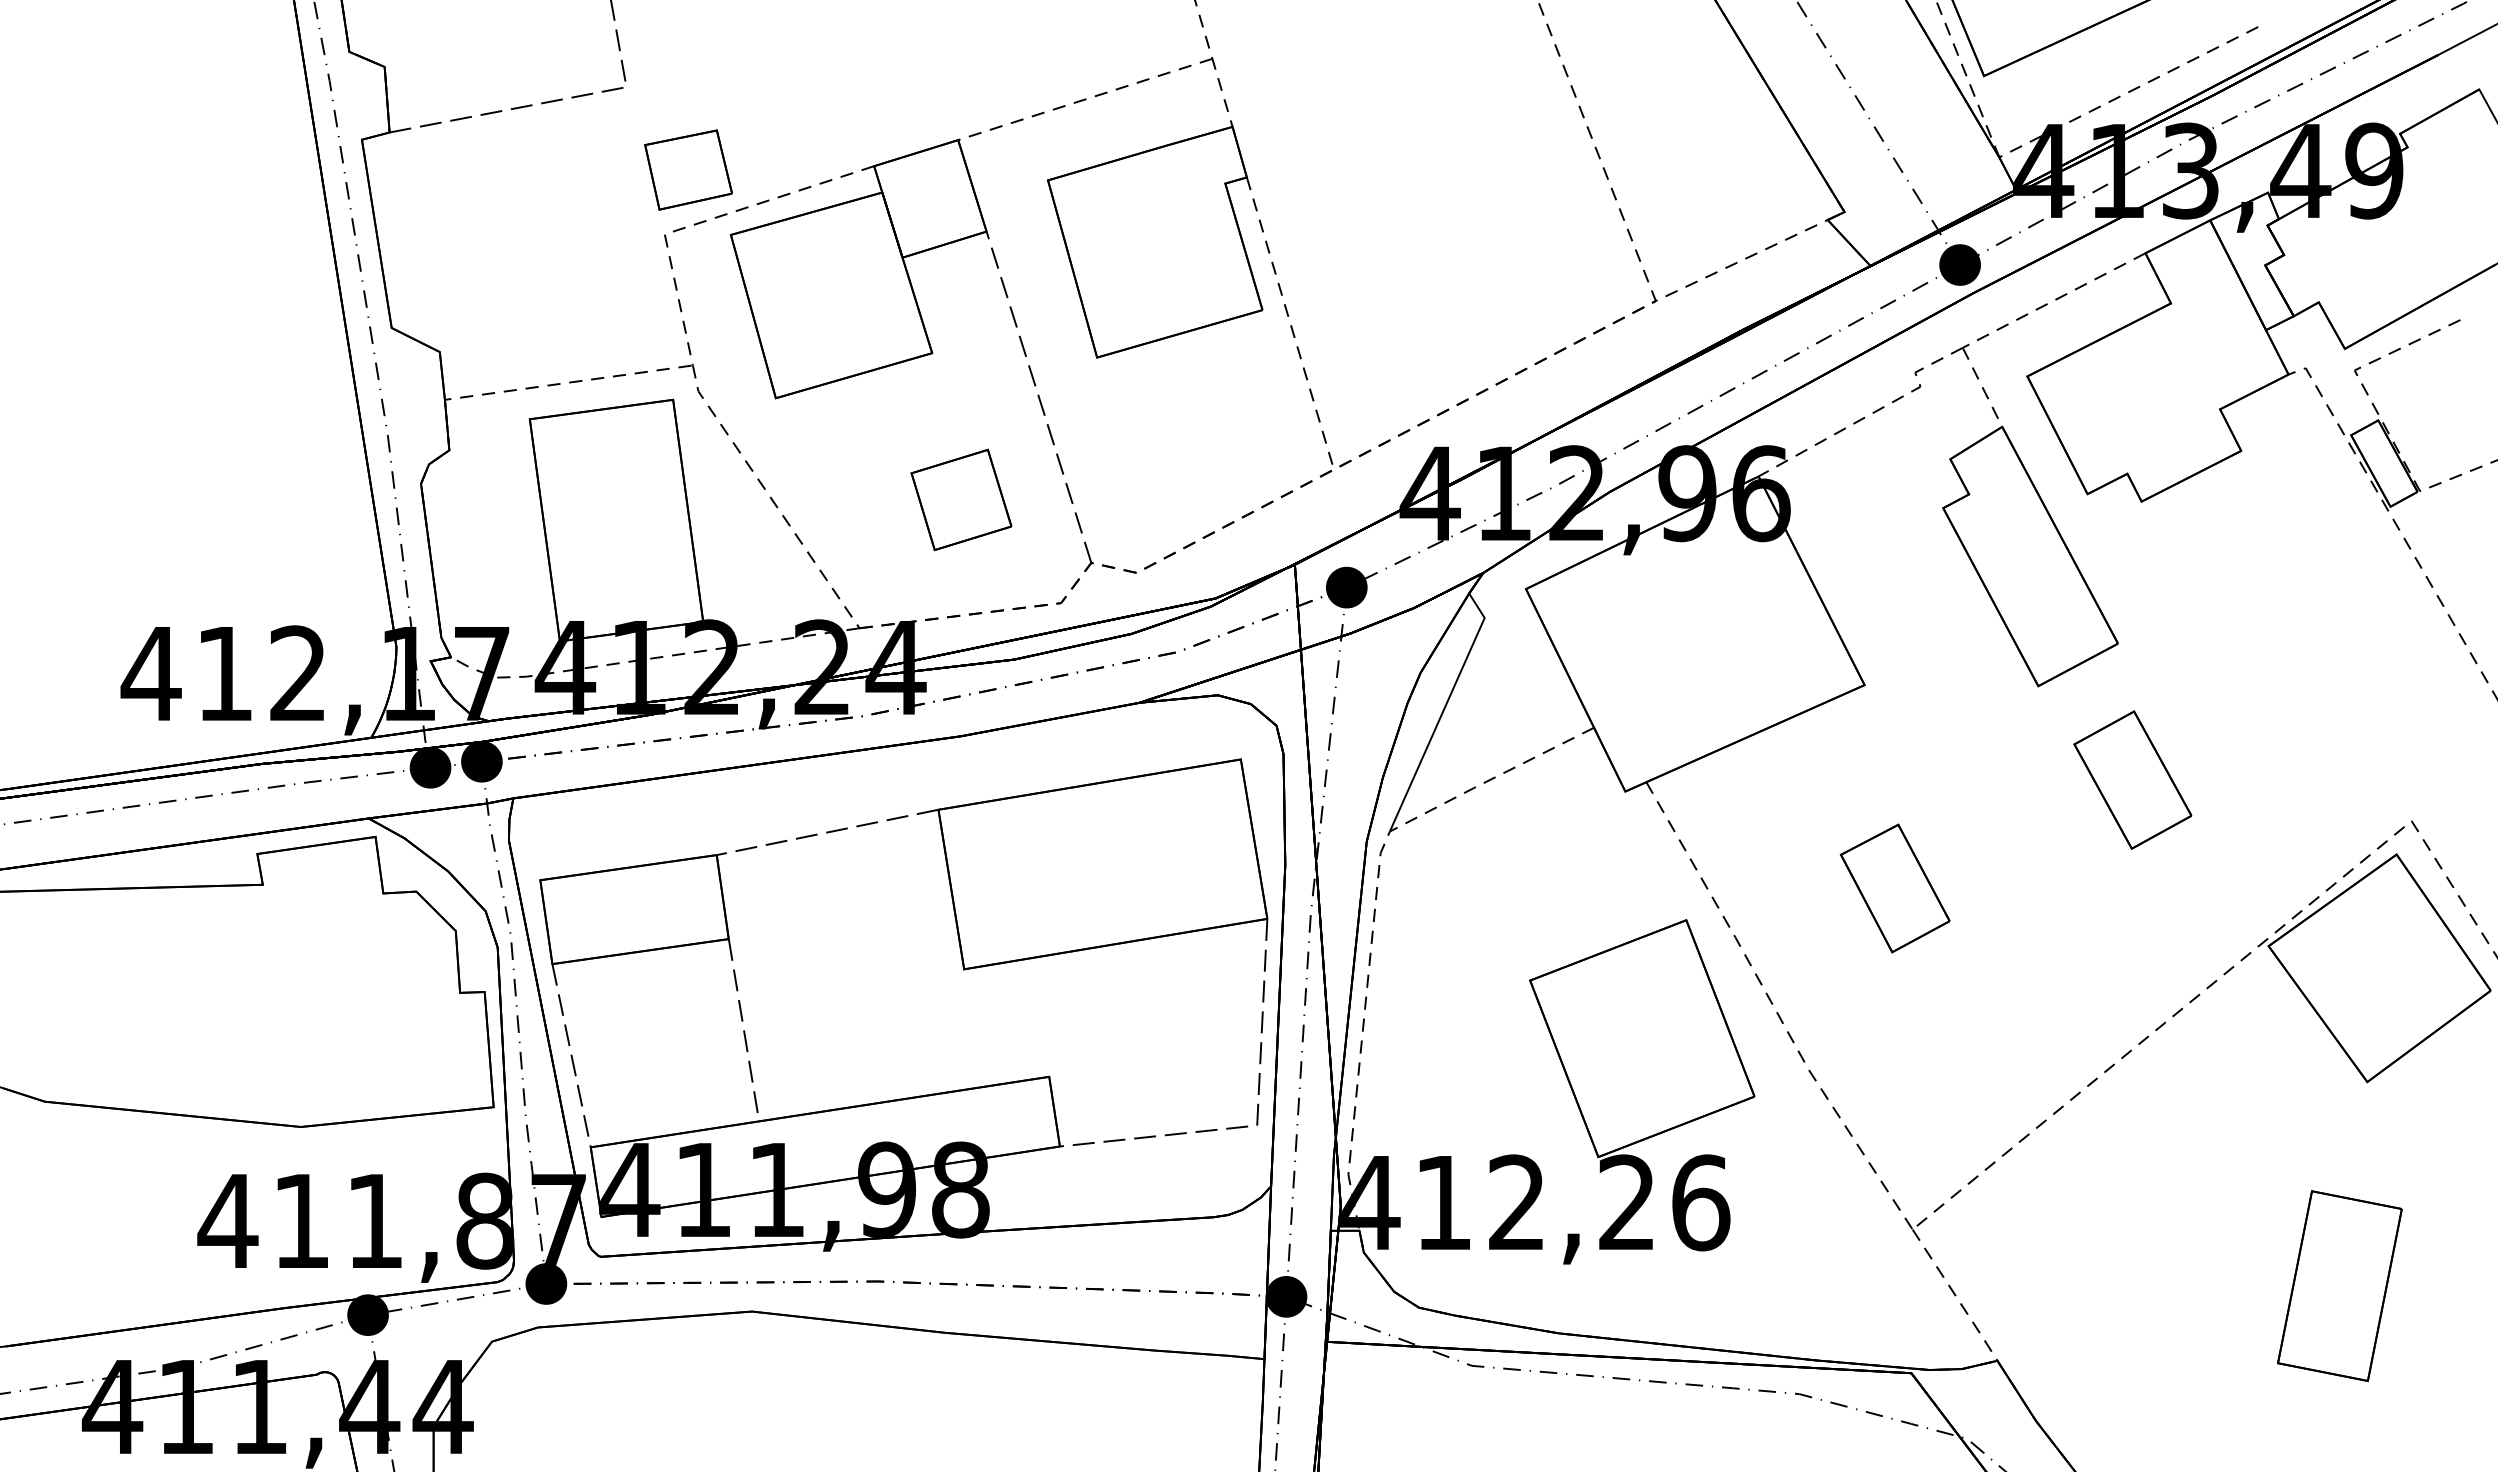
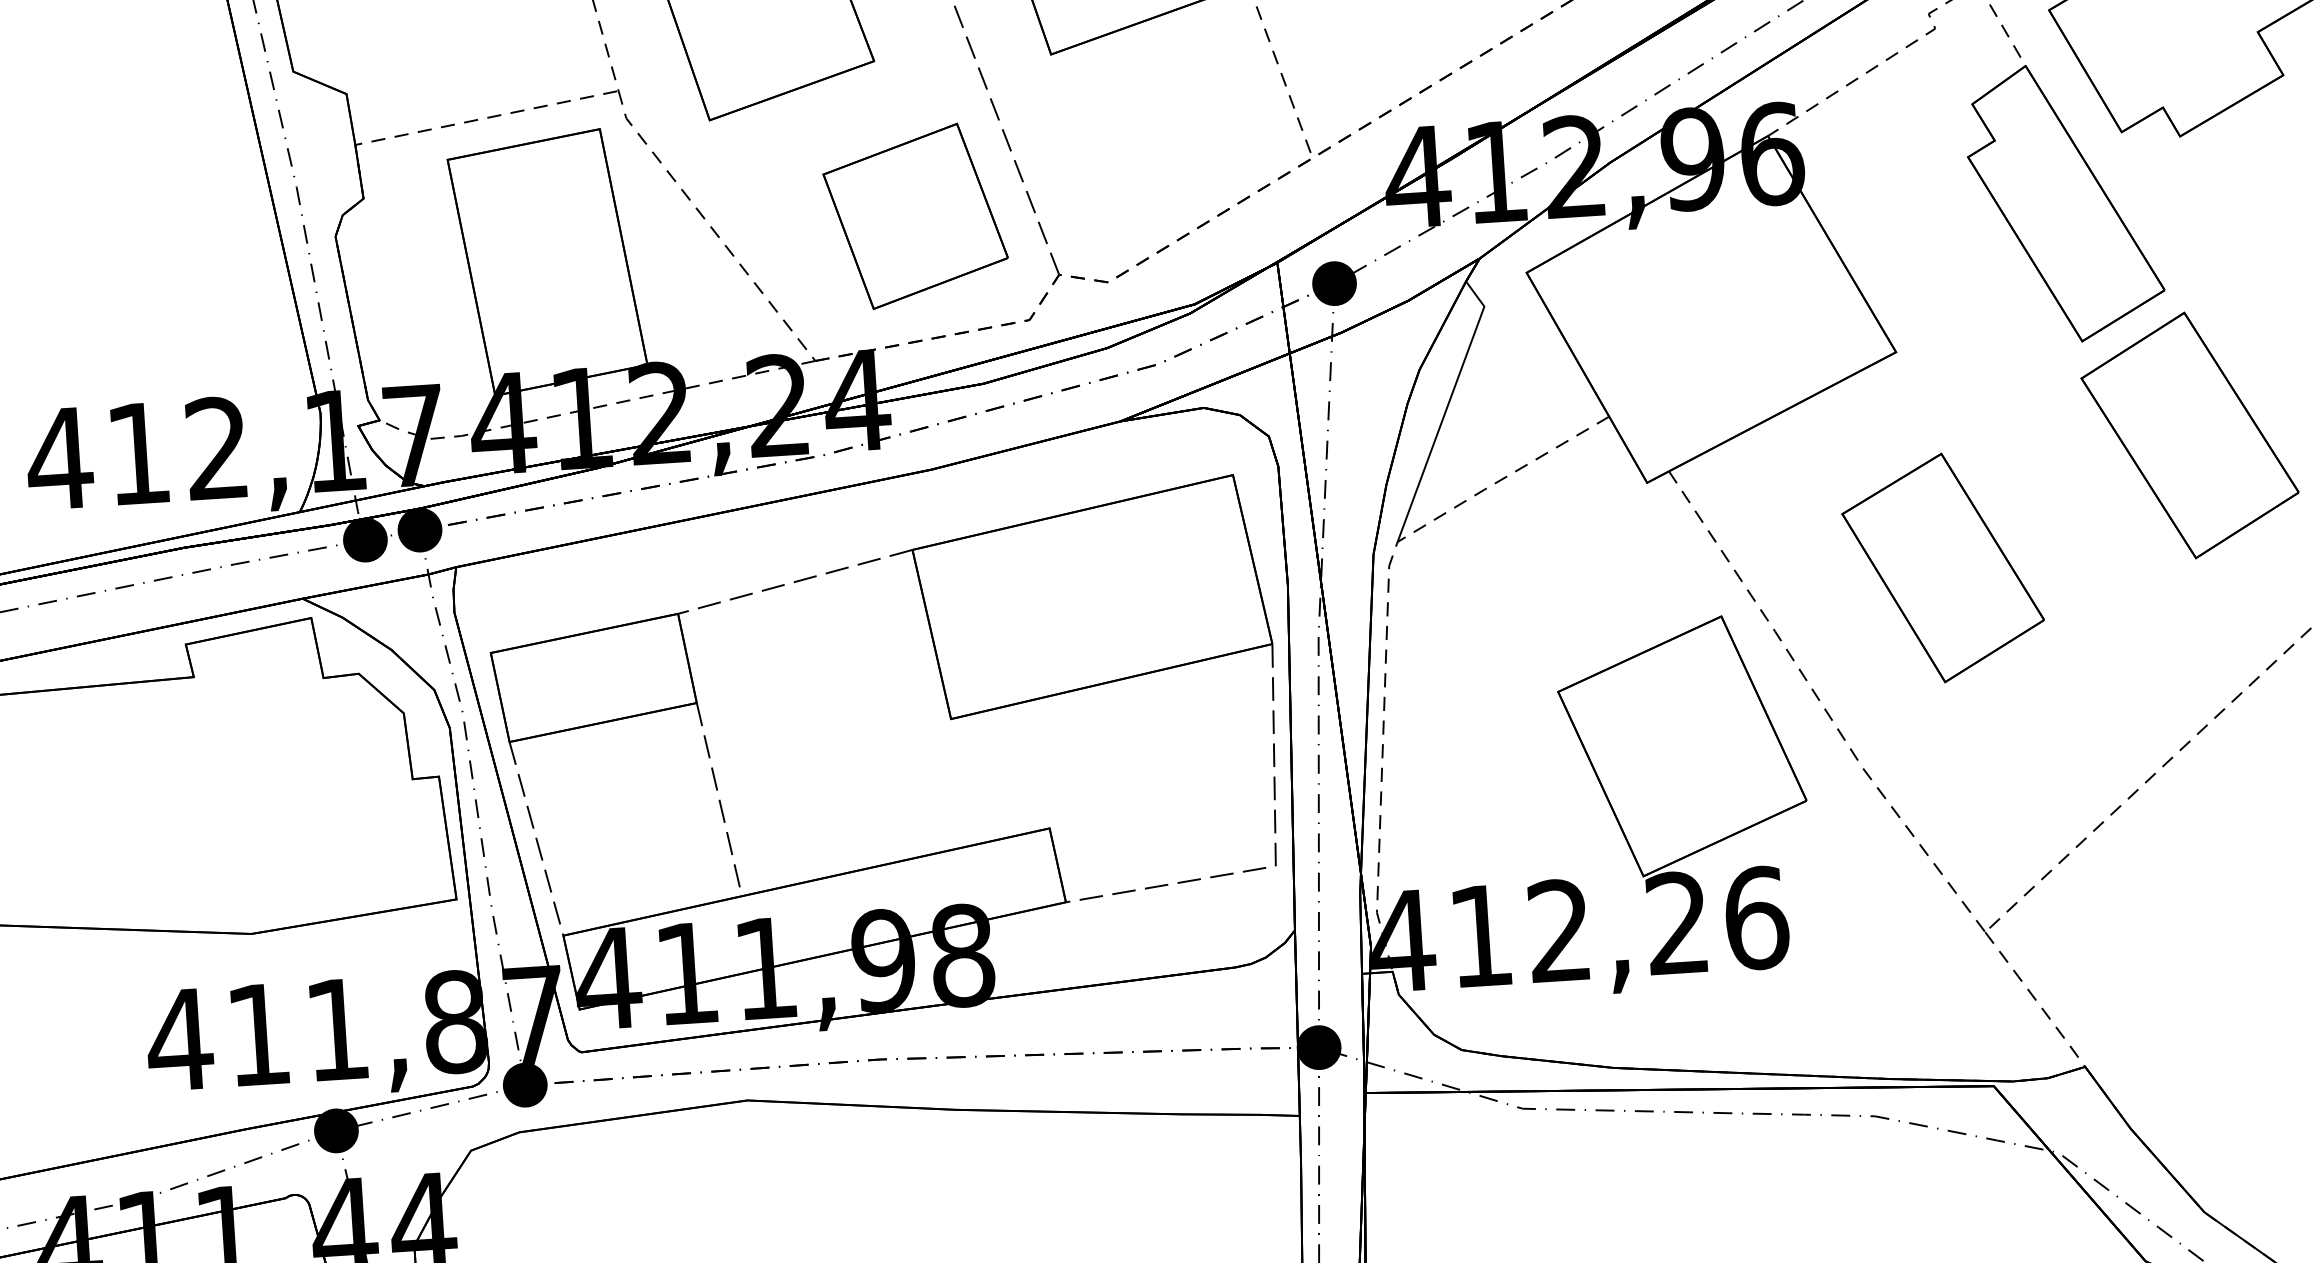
part: (961, 499) -> (915, 215), size x1.67
part: (2132, 779) -> (2189, 434), size x1.67
part: (1894, 888) -> (1942, 568), size x1.67

